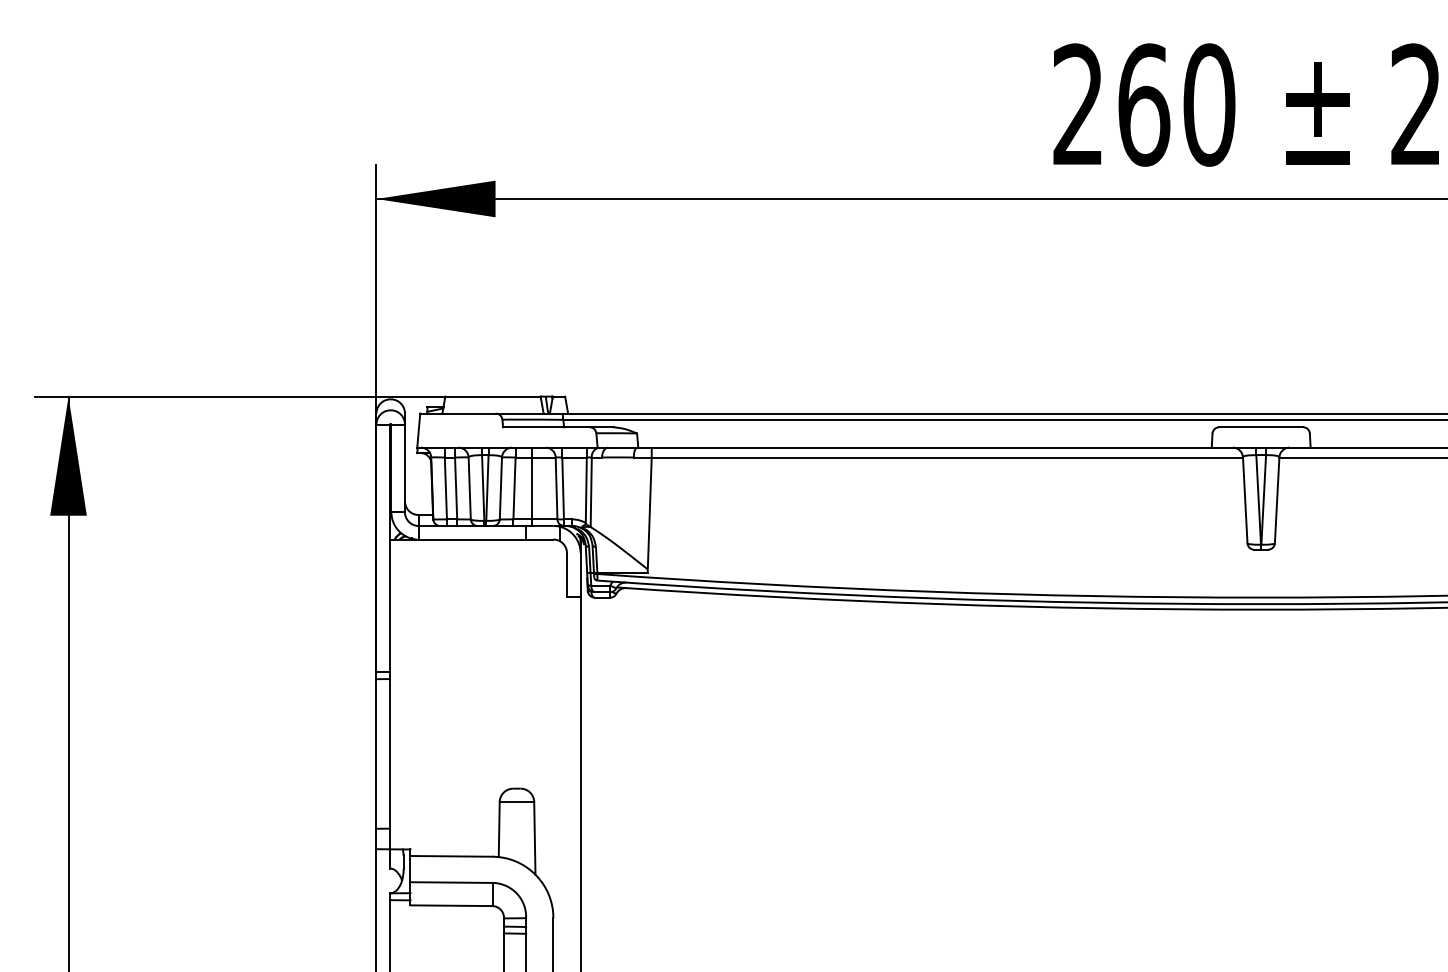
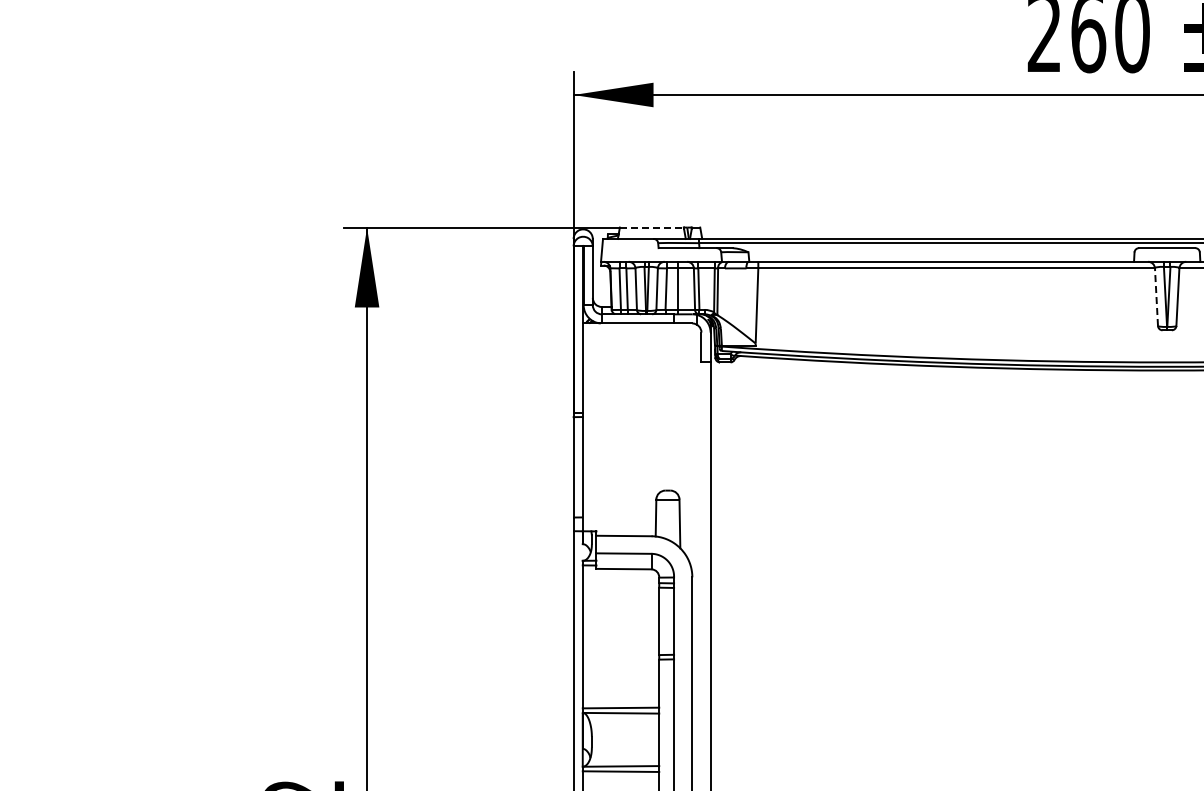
line: (492, 396) -> (651, 227), solid -> dashed
line: (1245, 500) -> (1156, 297), solid -> dashed

